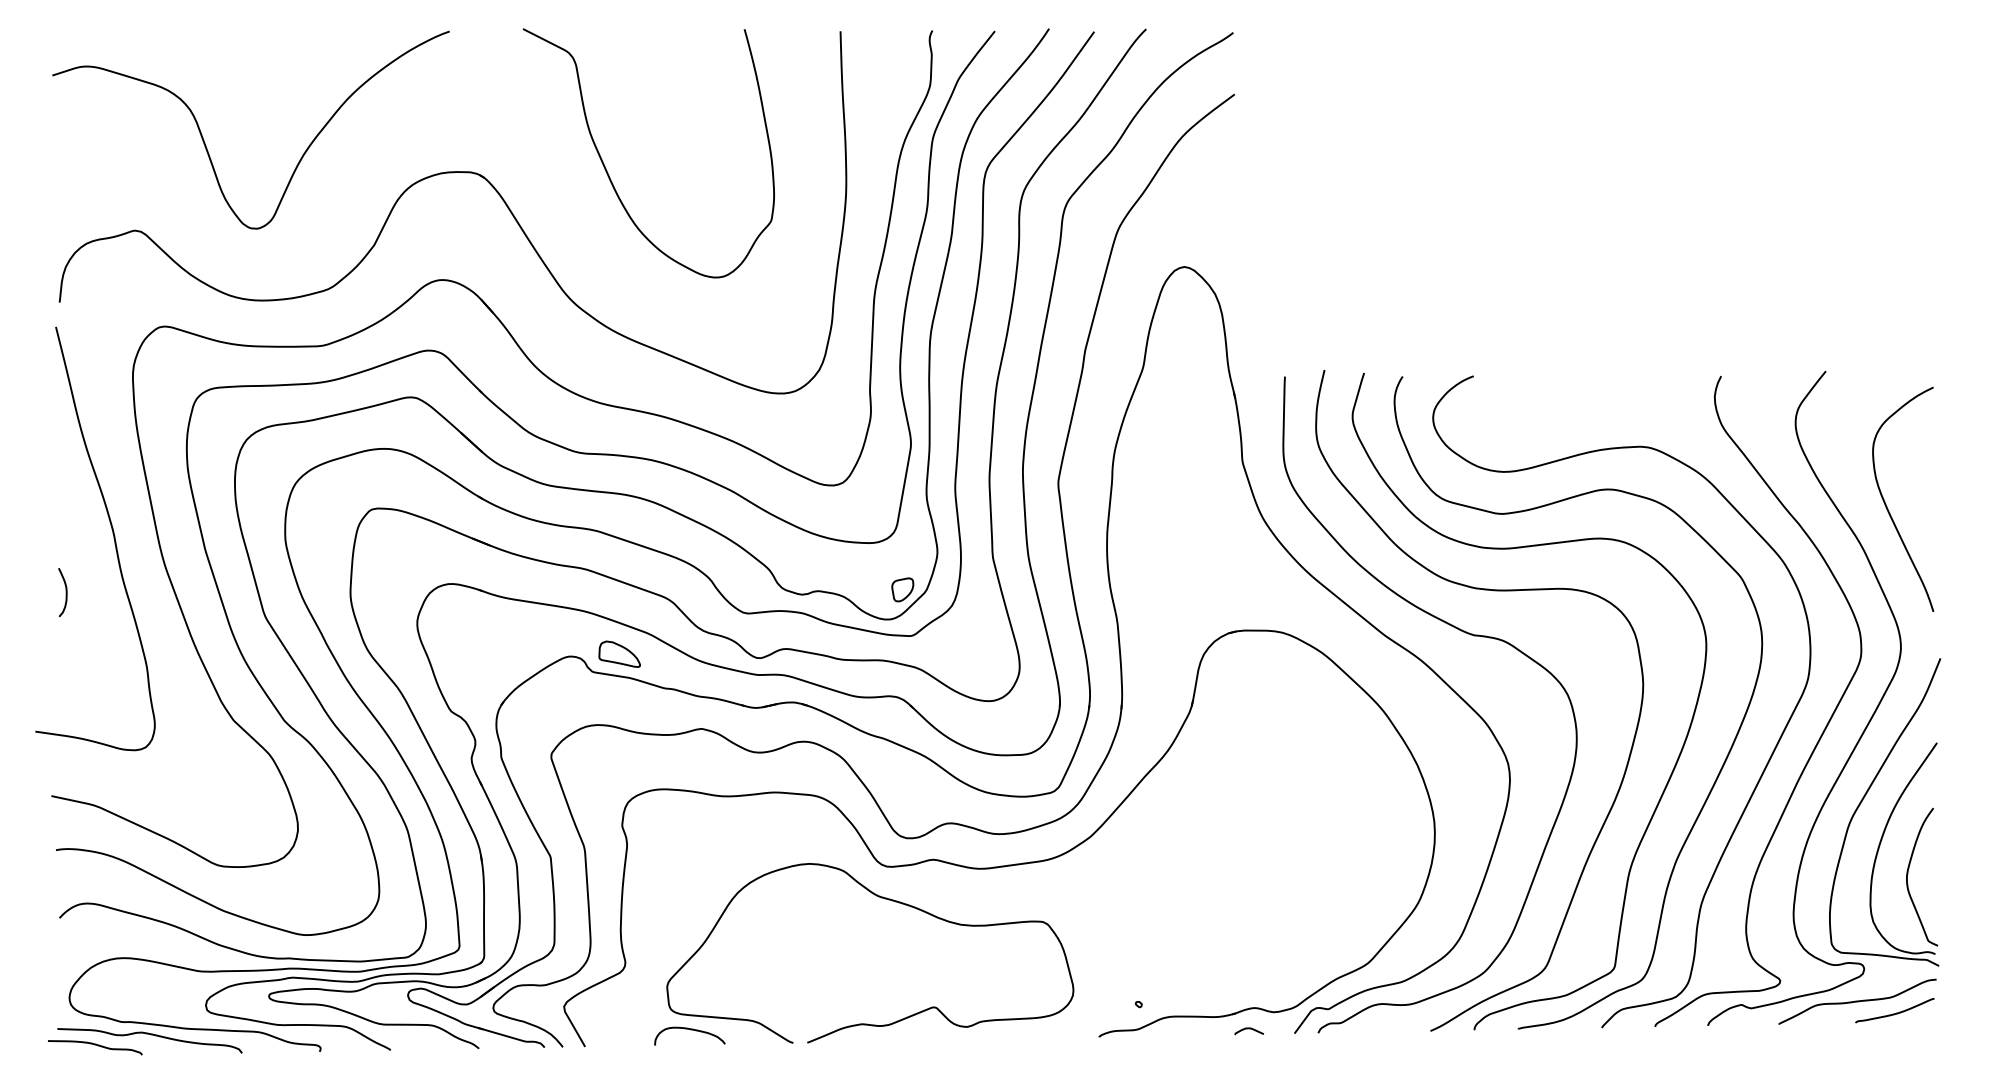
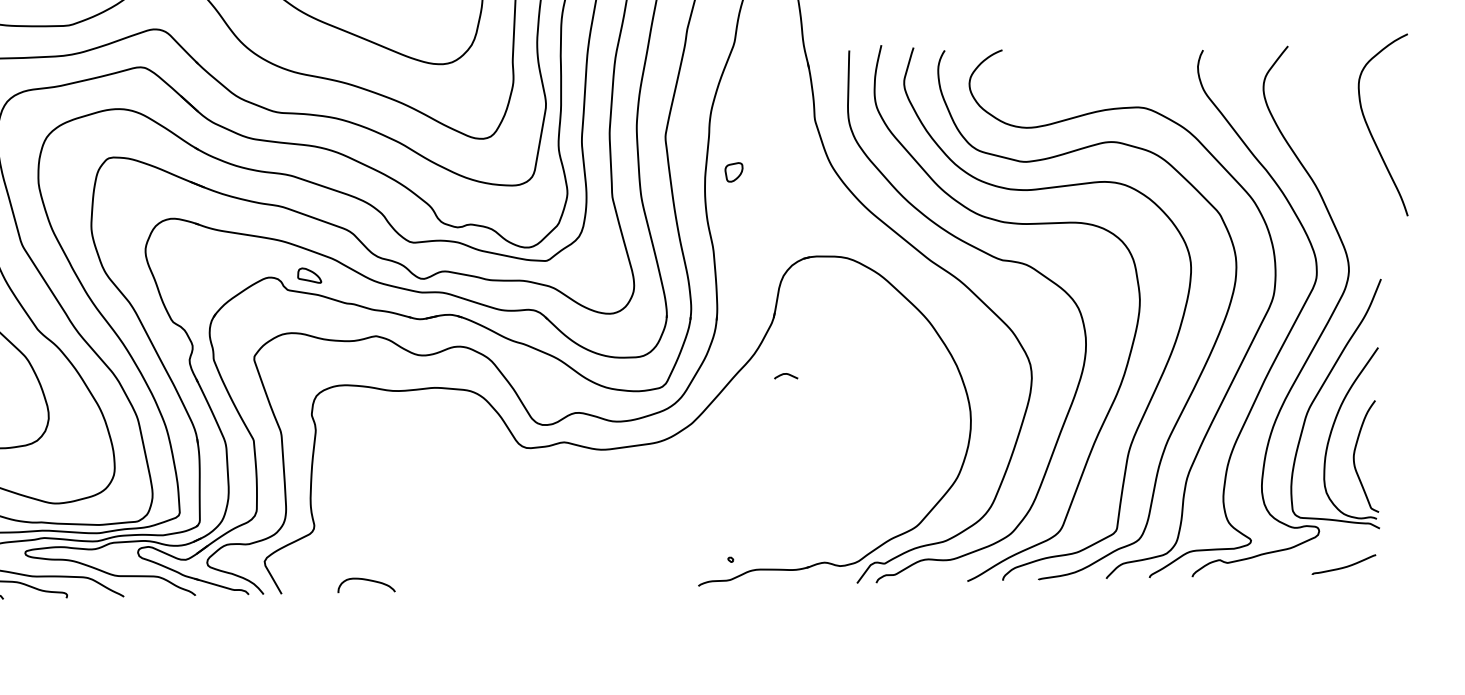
curve: (1887, 506) -> (1370, 130), moved
part: (902, 589) -> (733, 172), moved
part: (619, 653) -> (309, 275), size x0.7
curve: (888, 900) -> (527, 475), removed
curve: (1857, 1001) -> (1313, 557), removed
curve: (1248, 1029) -> (785, 374), moved

